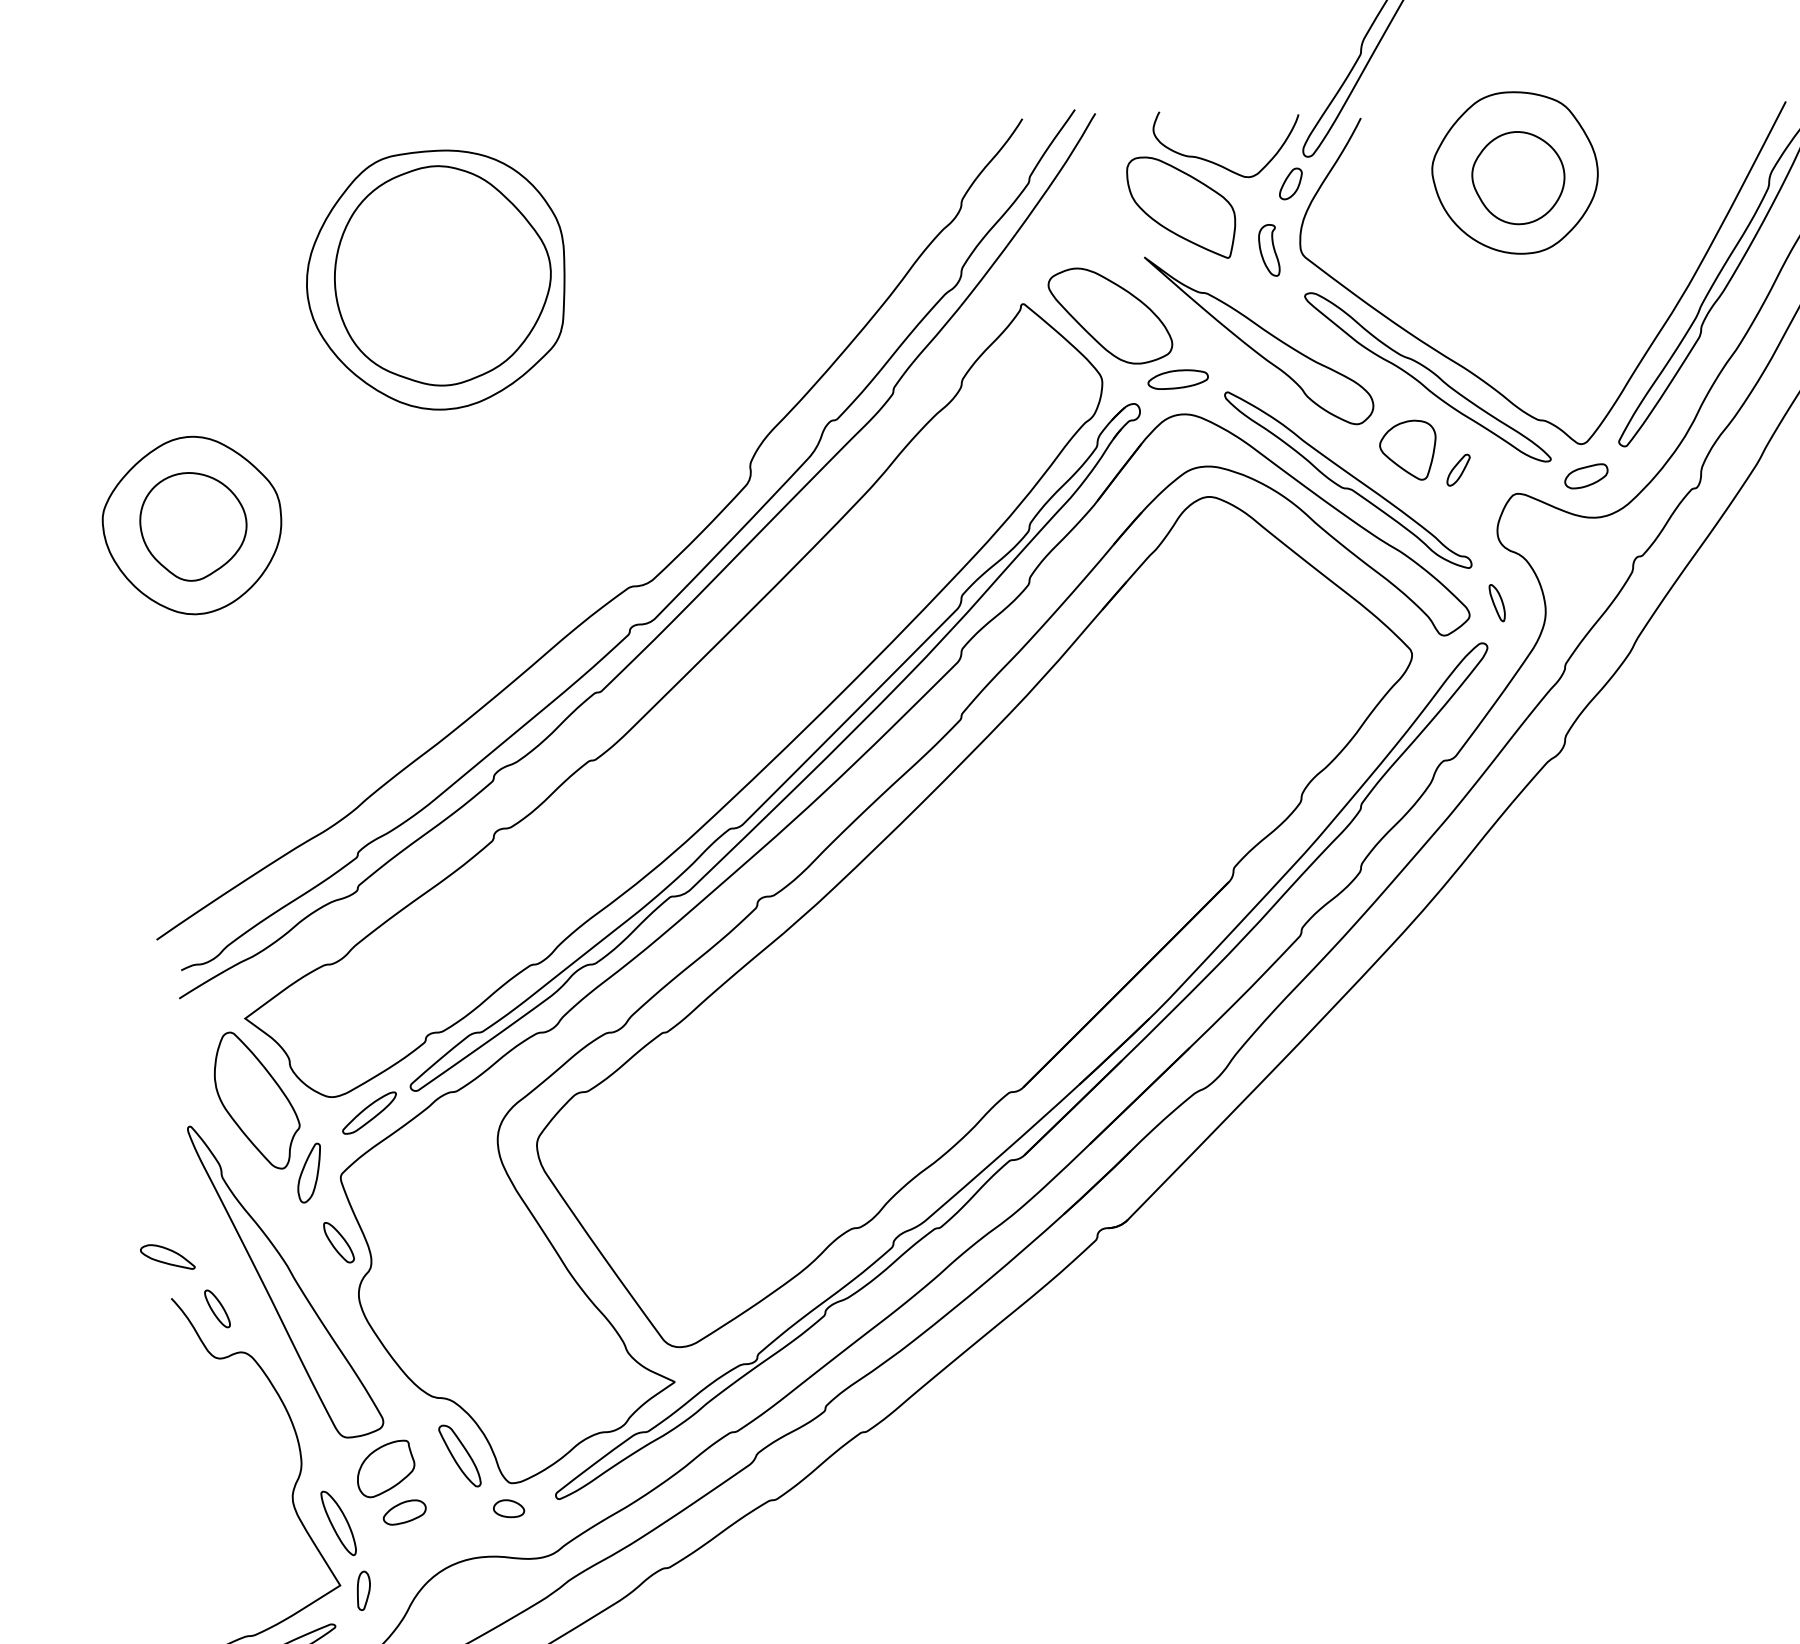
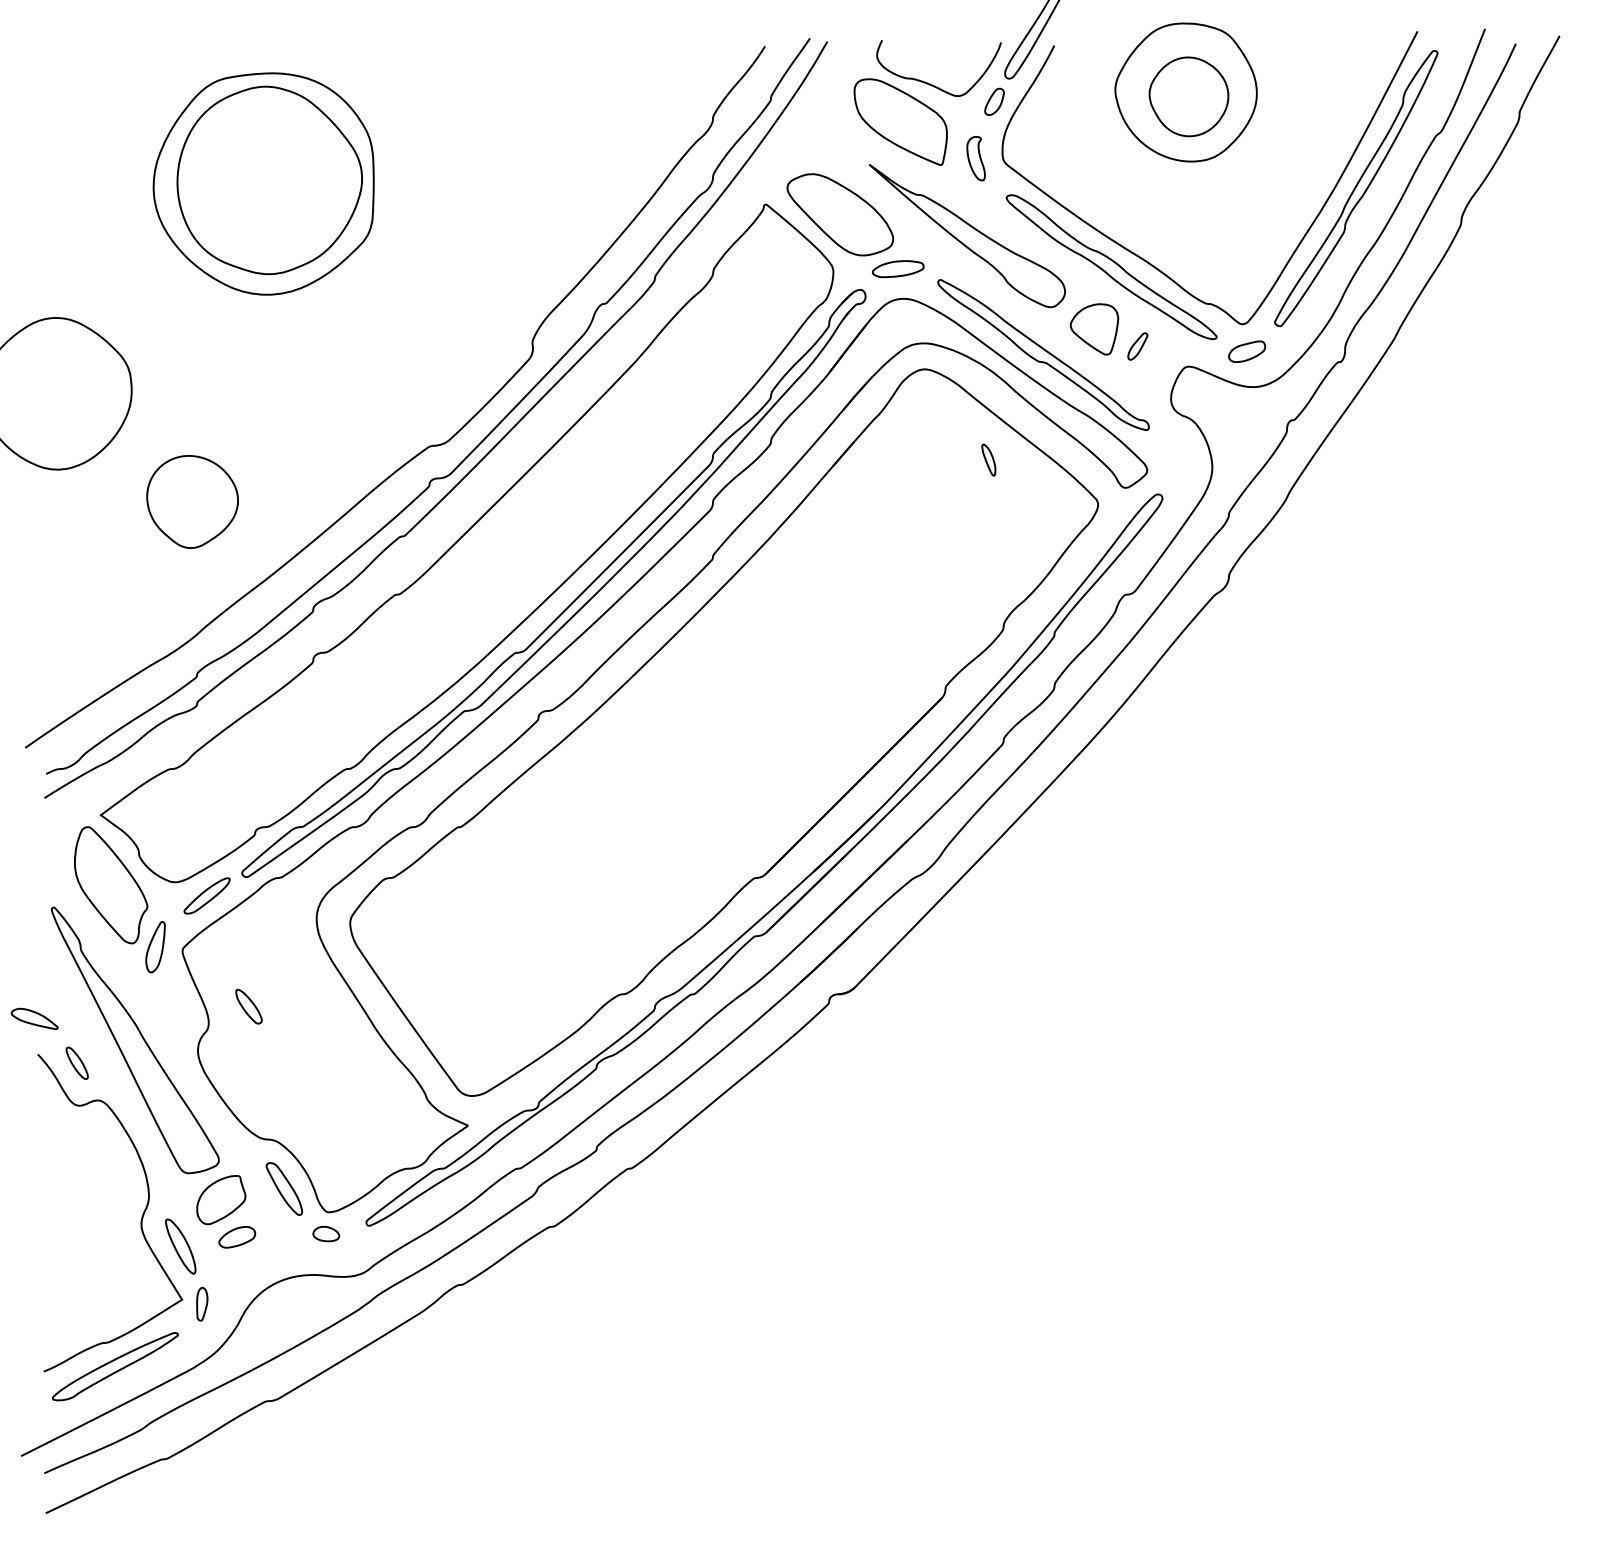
part: (193, 526) -> (192, 501), moved
part: (1496, 602) -> (988, 459), moved
part: (338, 1242) -> (248, 1006), moved

